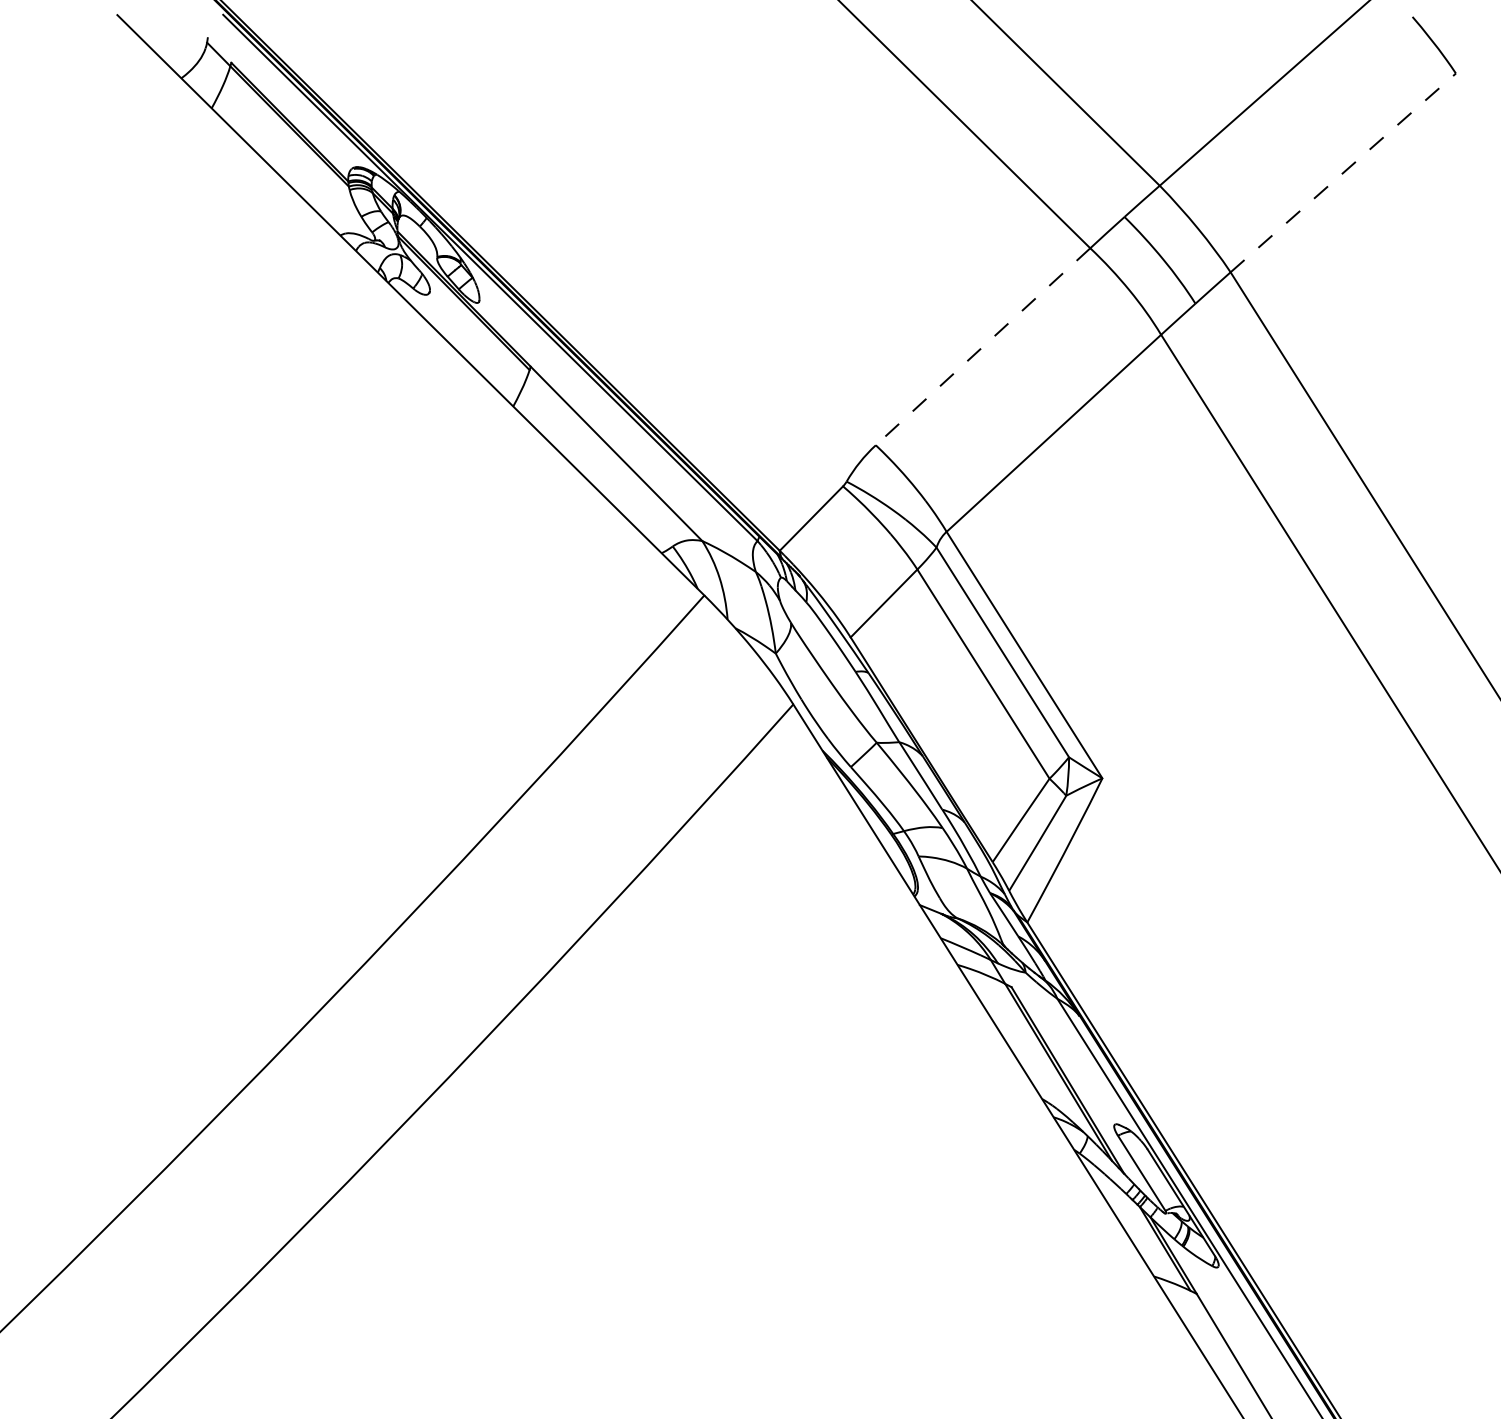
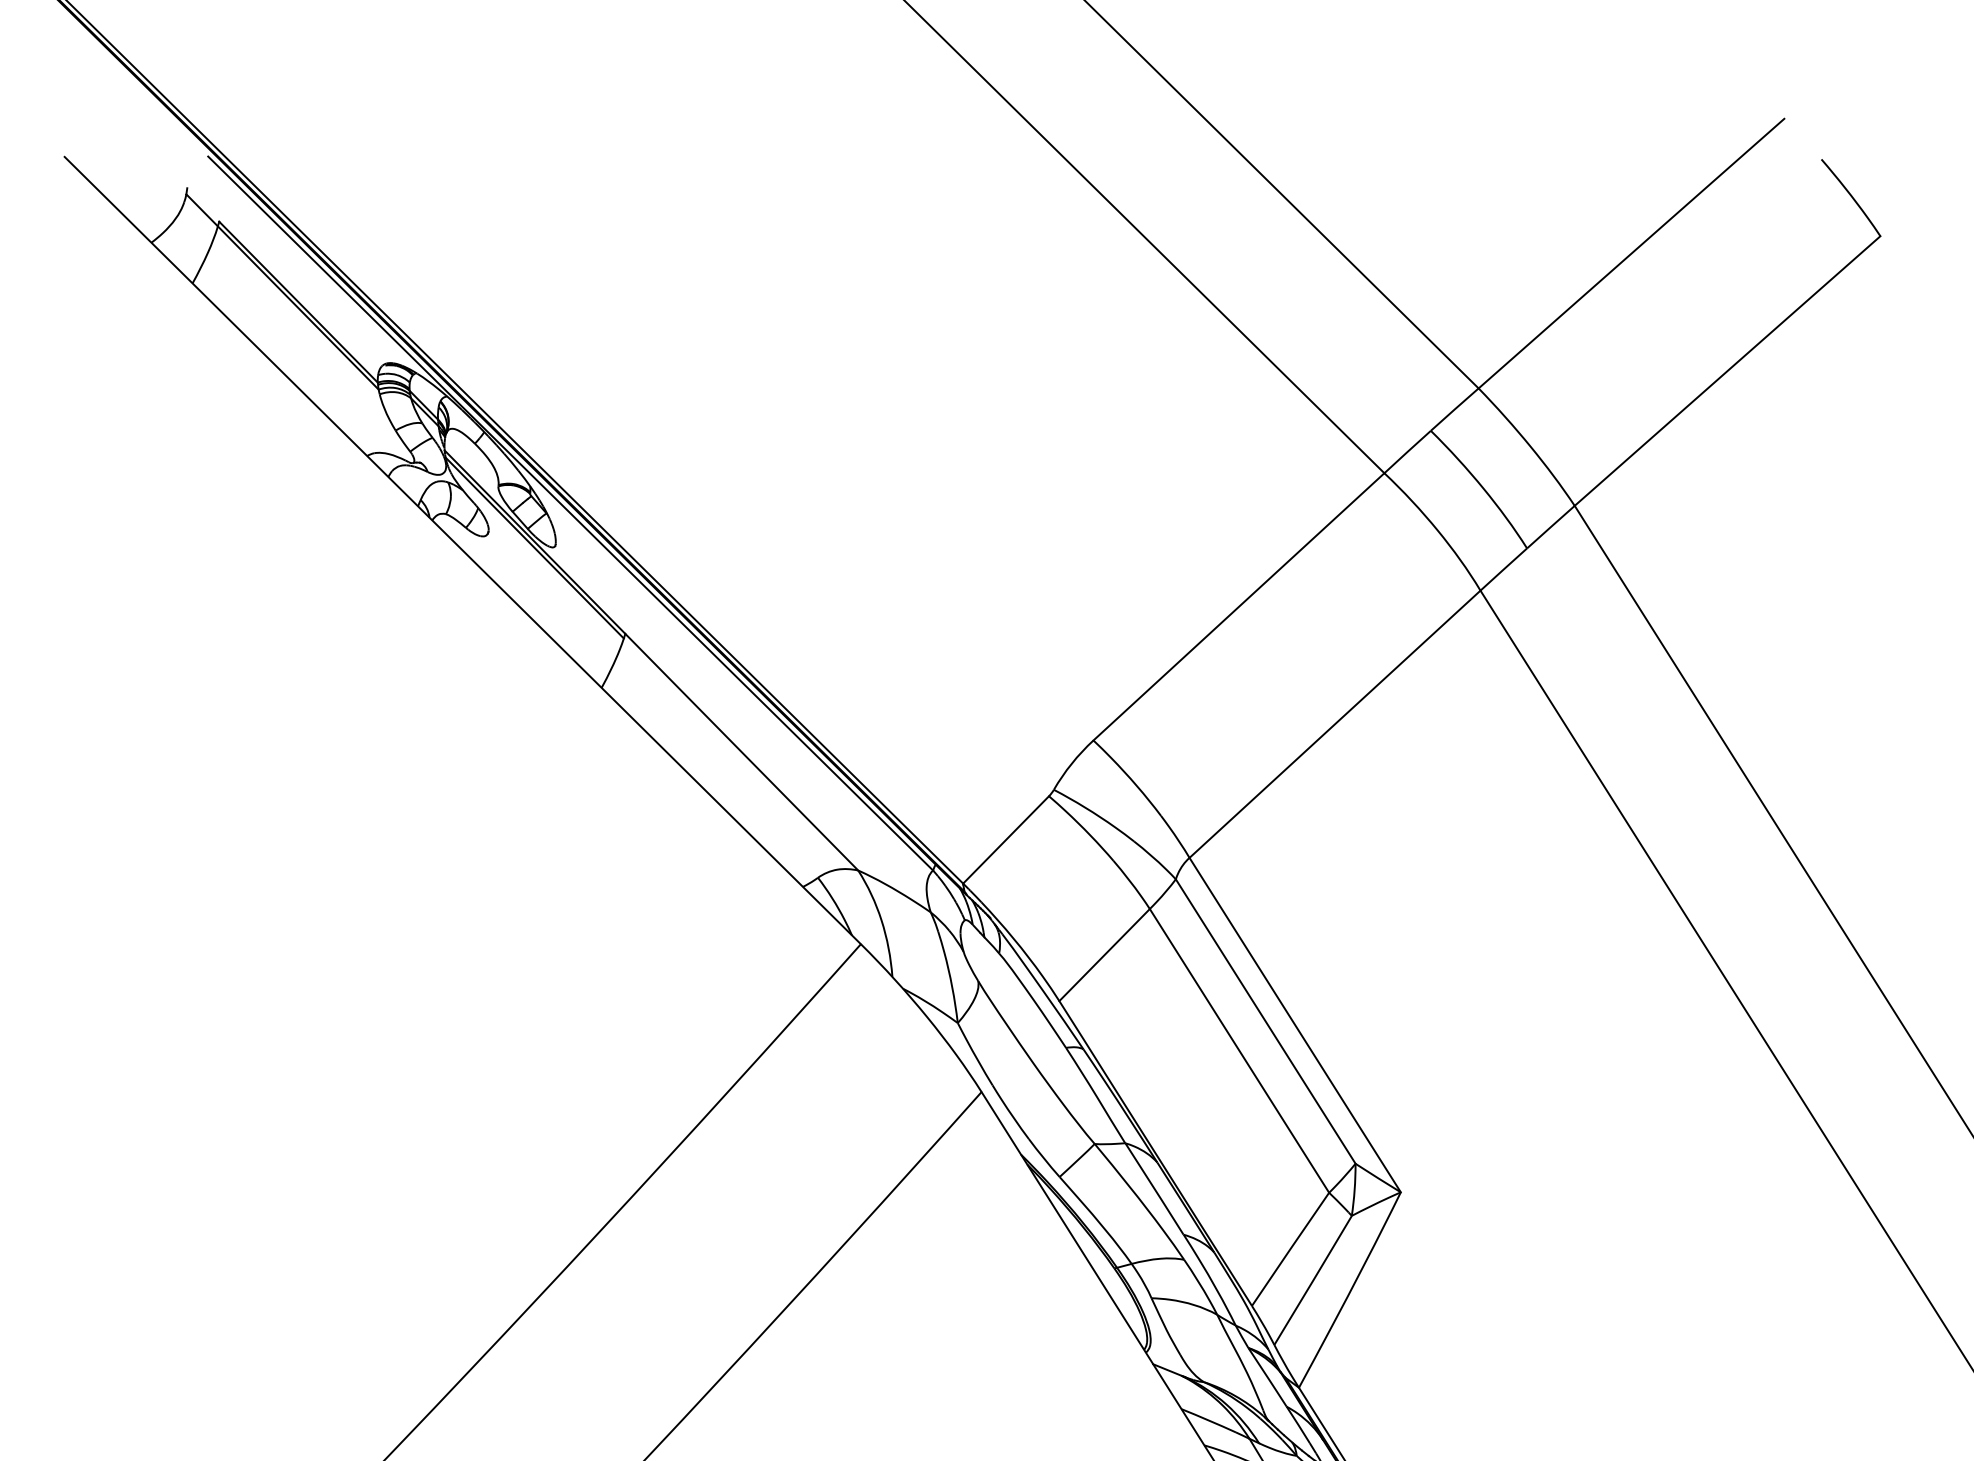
line: (1343, 172) -> (1727, 370), dashed -> solid
line: (983, 346) -> (1239, 606), dashed -> solid

